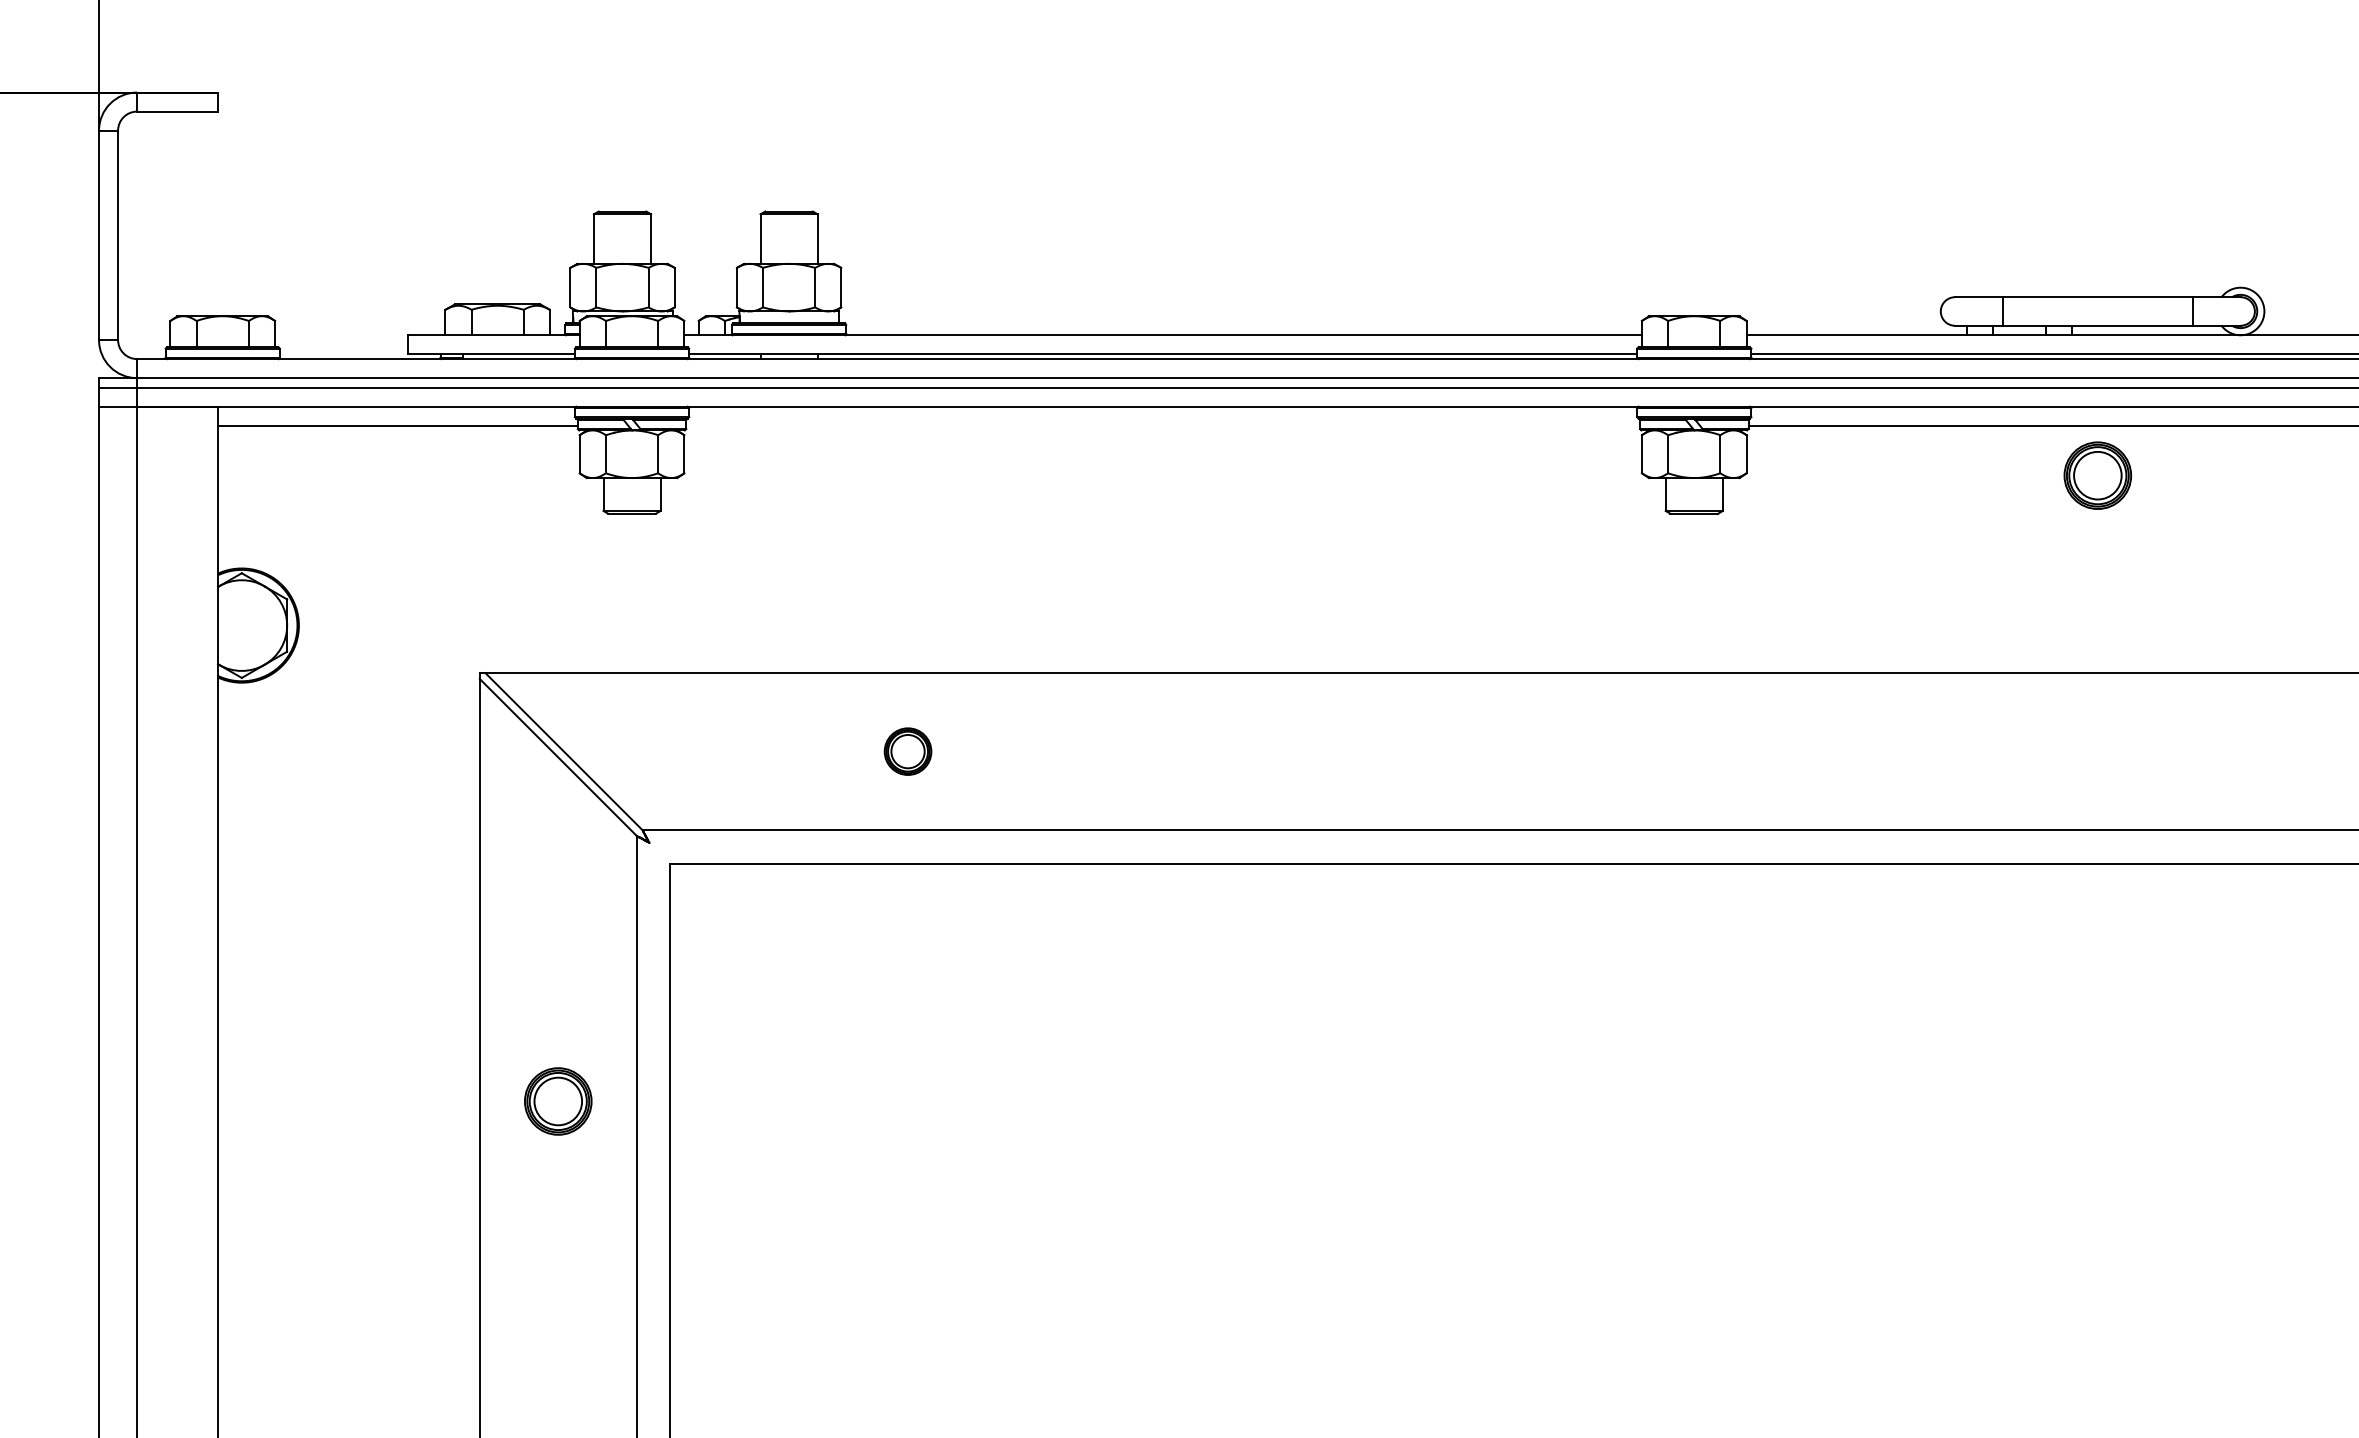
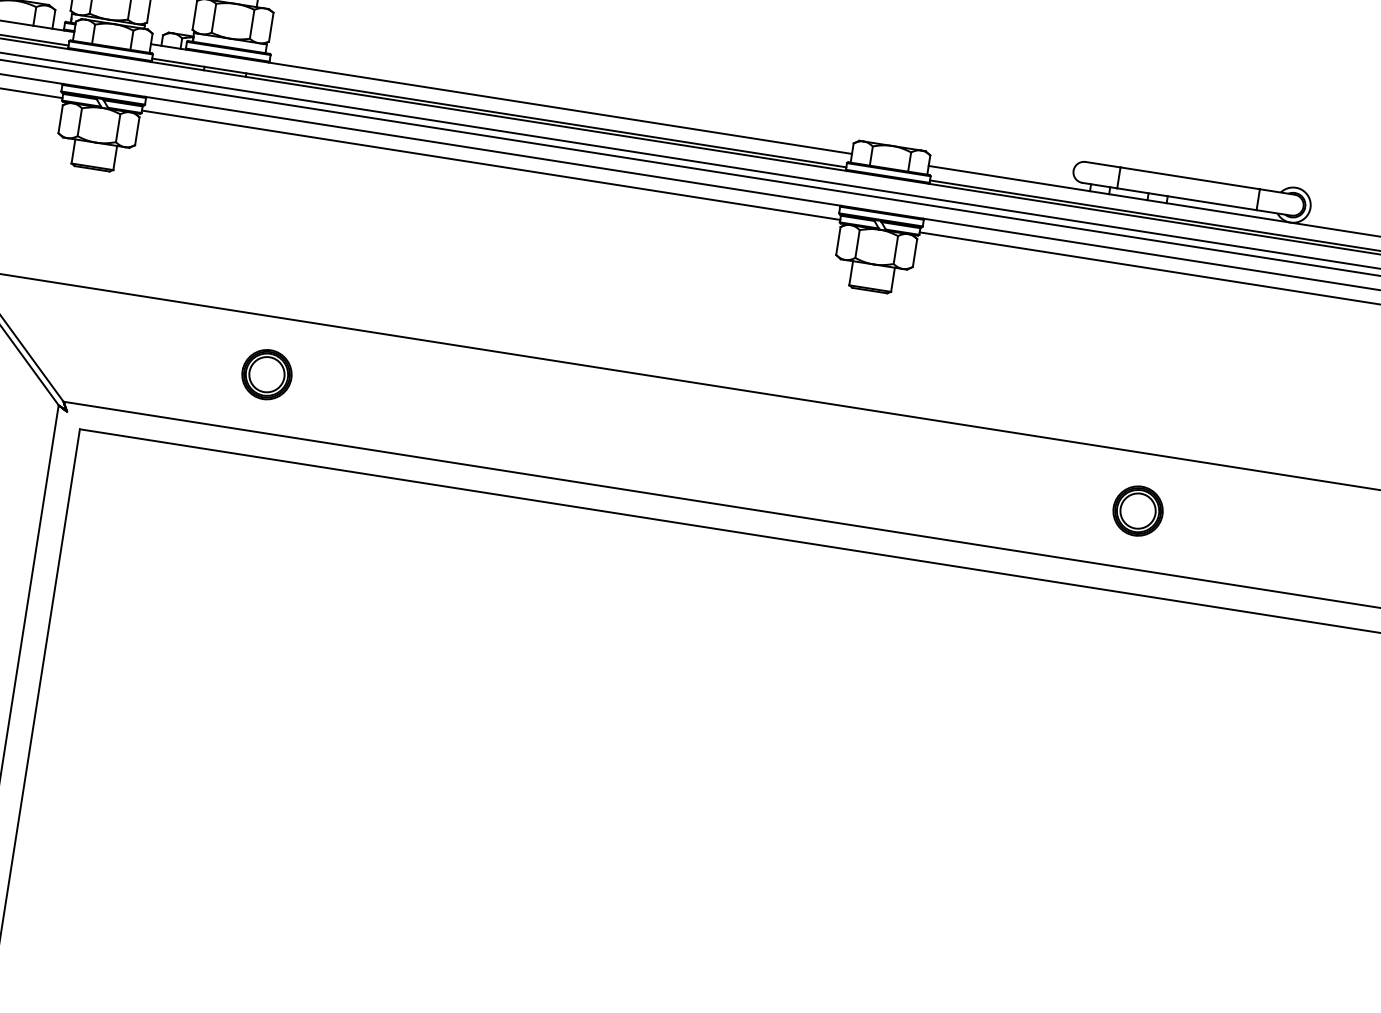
line: (1163, 425) -> (491, 165), added
part: (2097, 475) -> (1137, 510), moved
part: (907, 751) -> (266, 374), size x1.43

